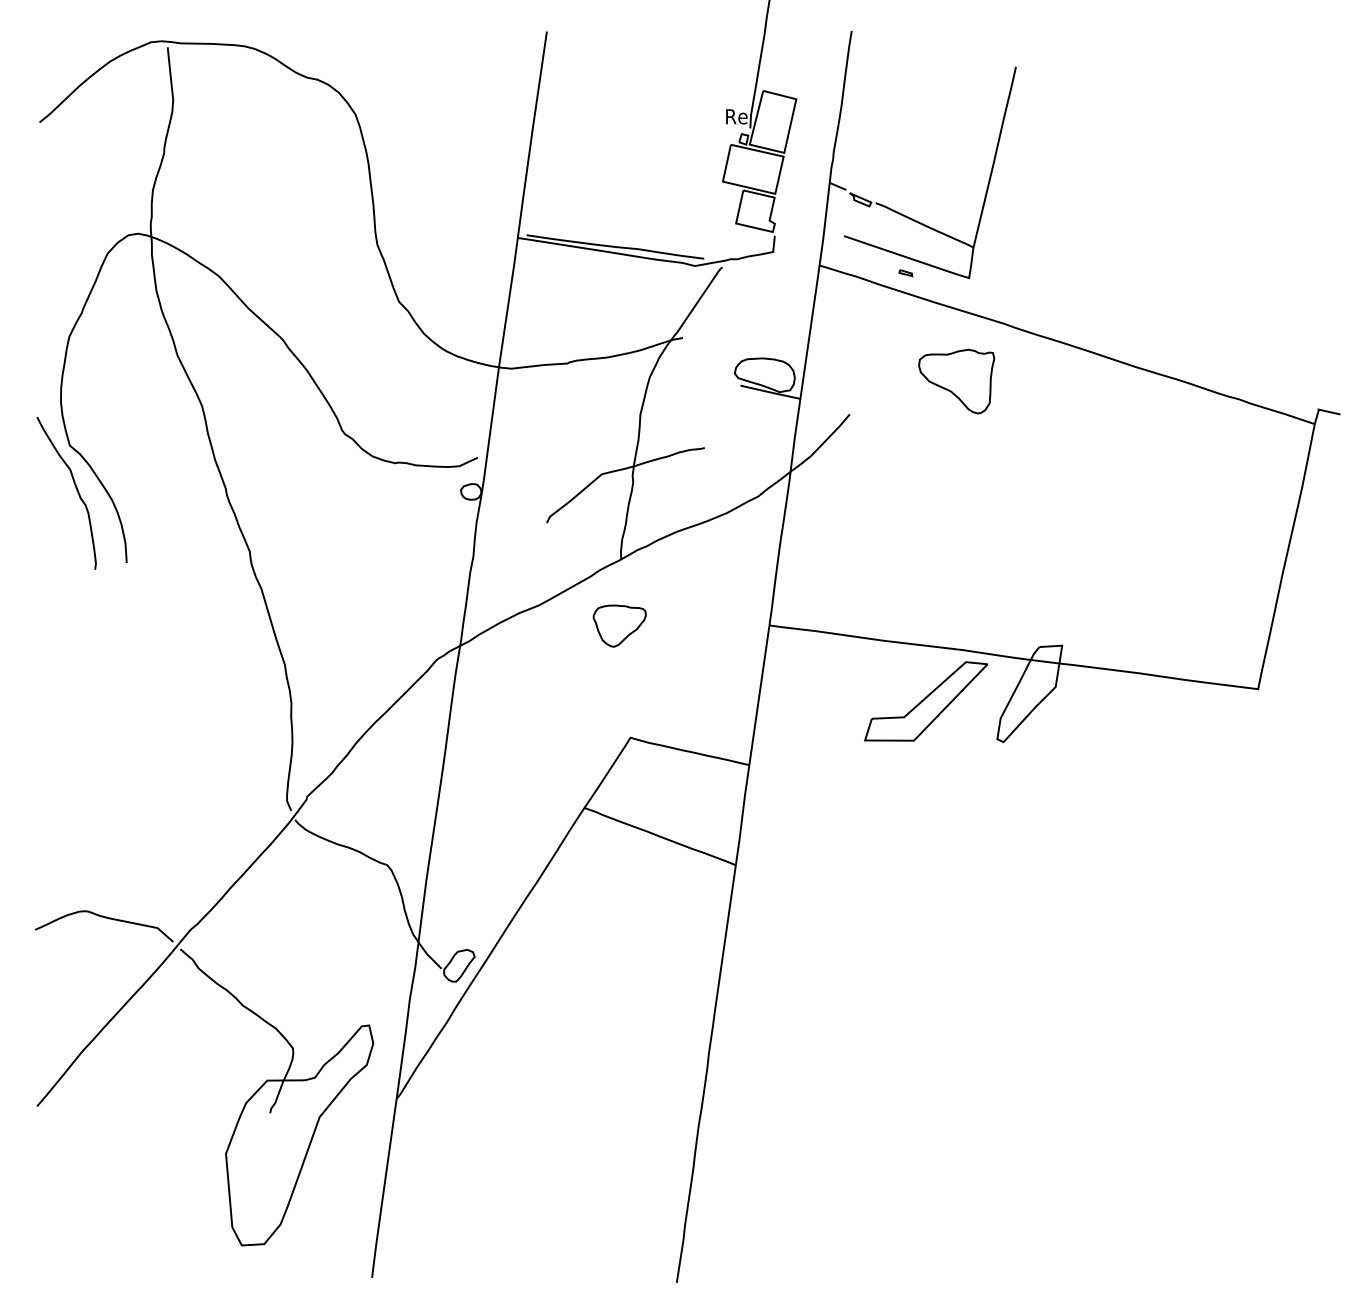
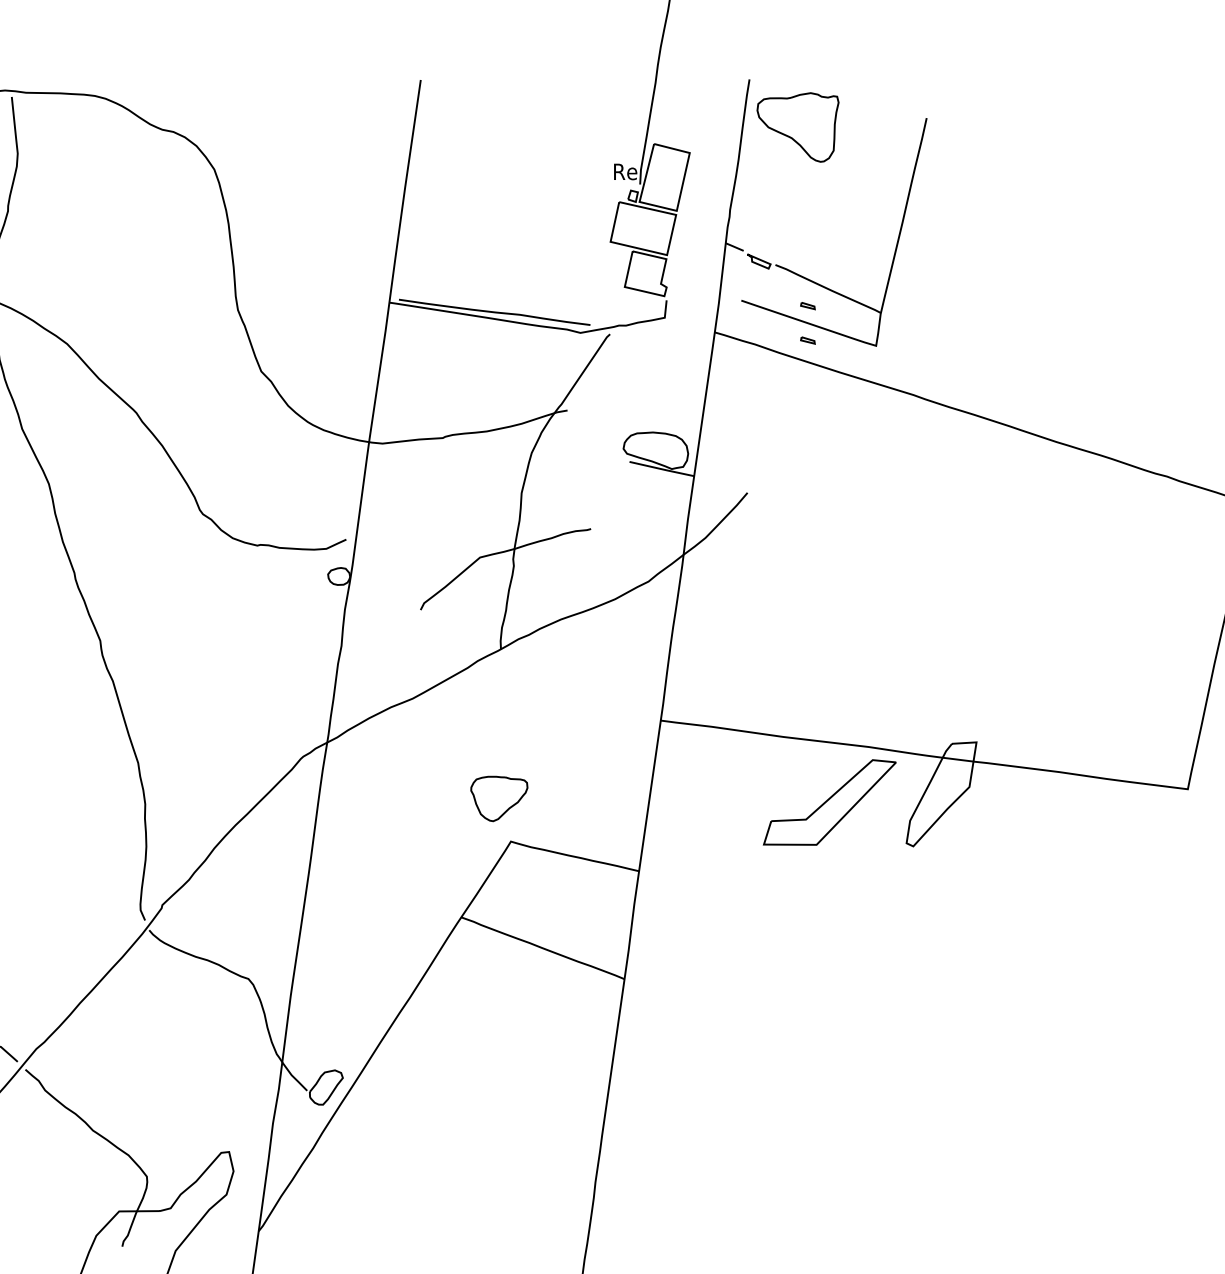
part: (905, 241) -> (807, 306), added
part: (956, 381) -> (797, 127), moved
part: (619, 625) -> (499, 798), moved

